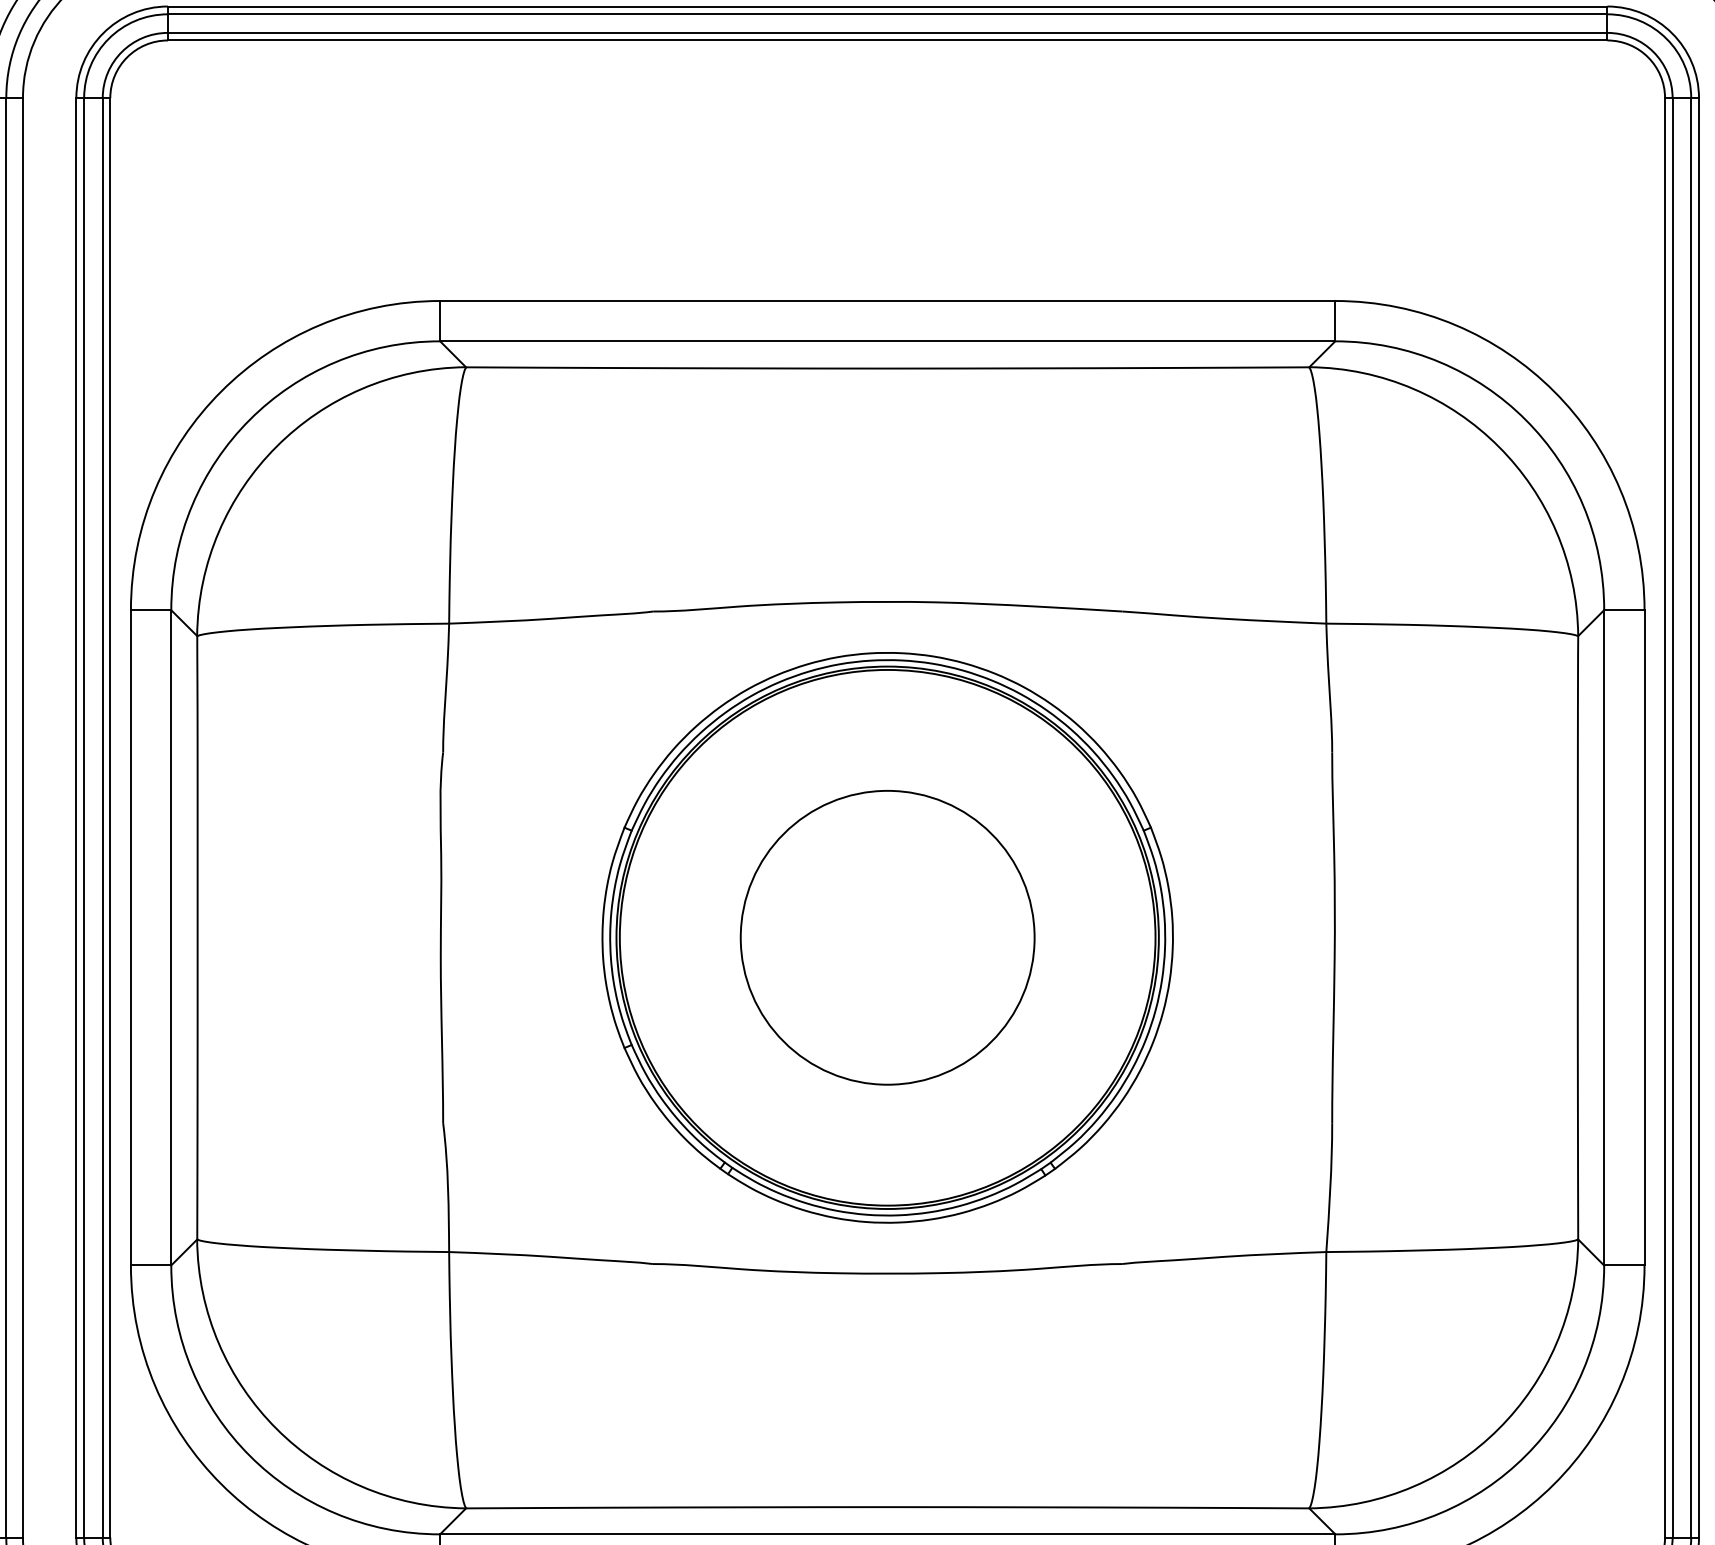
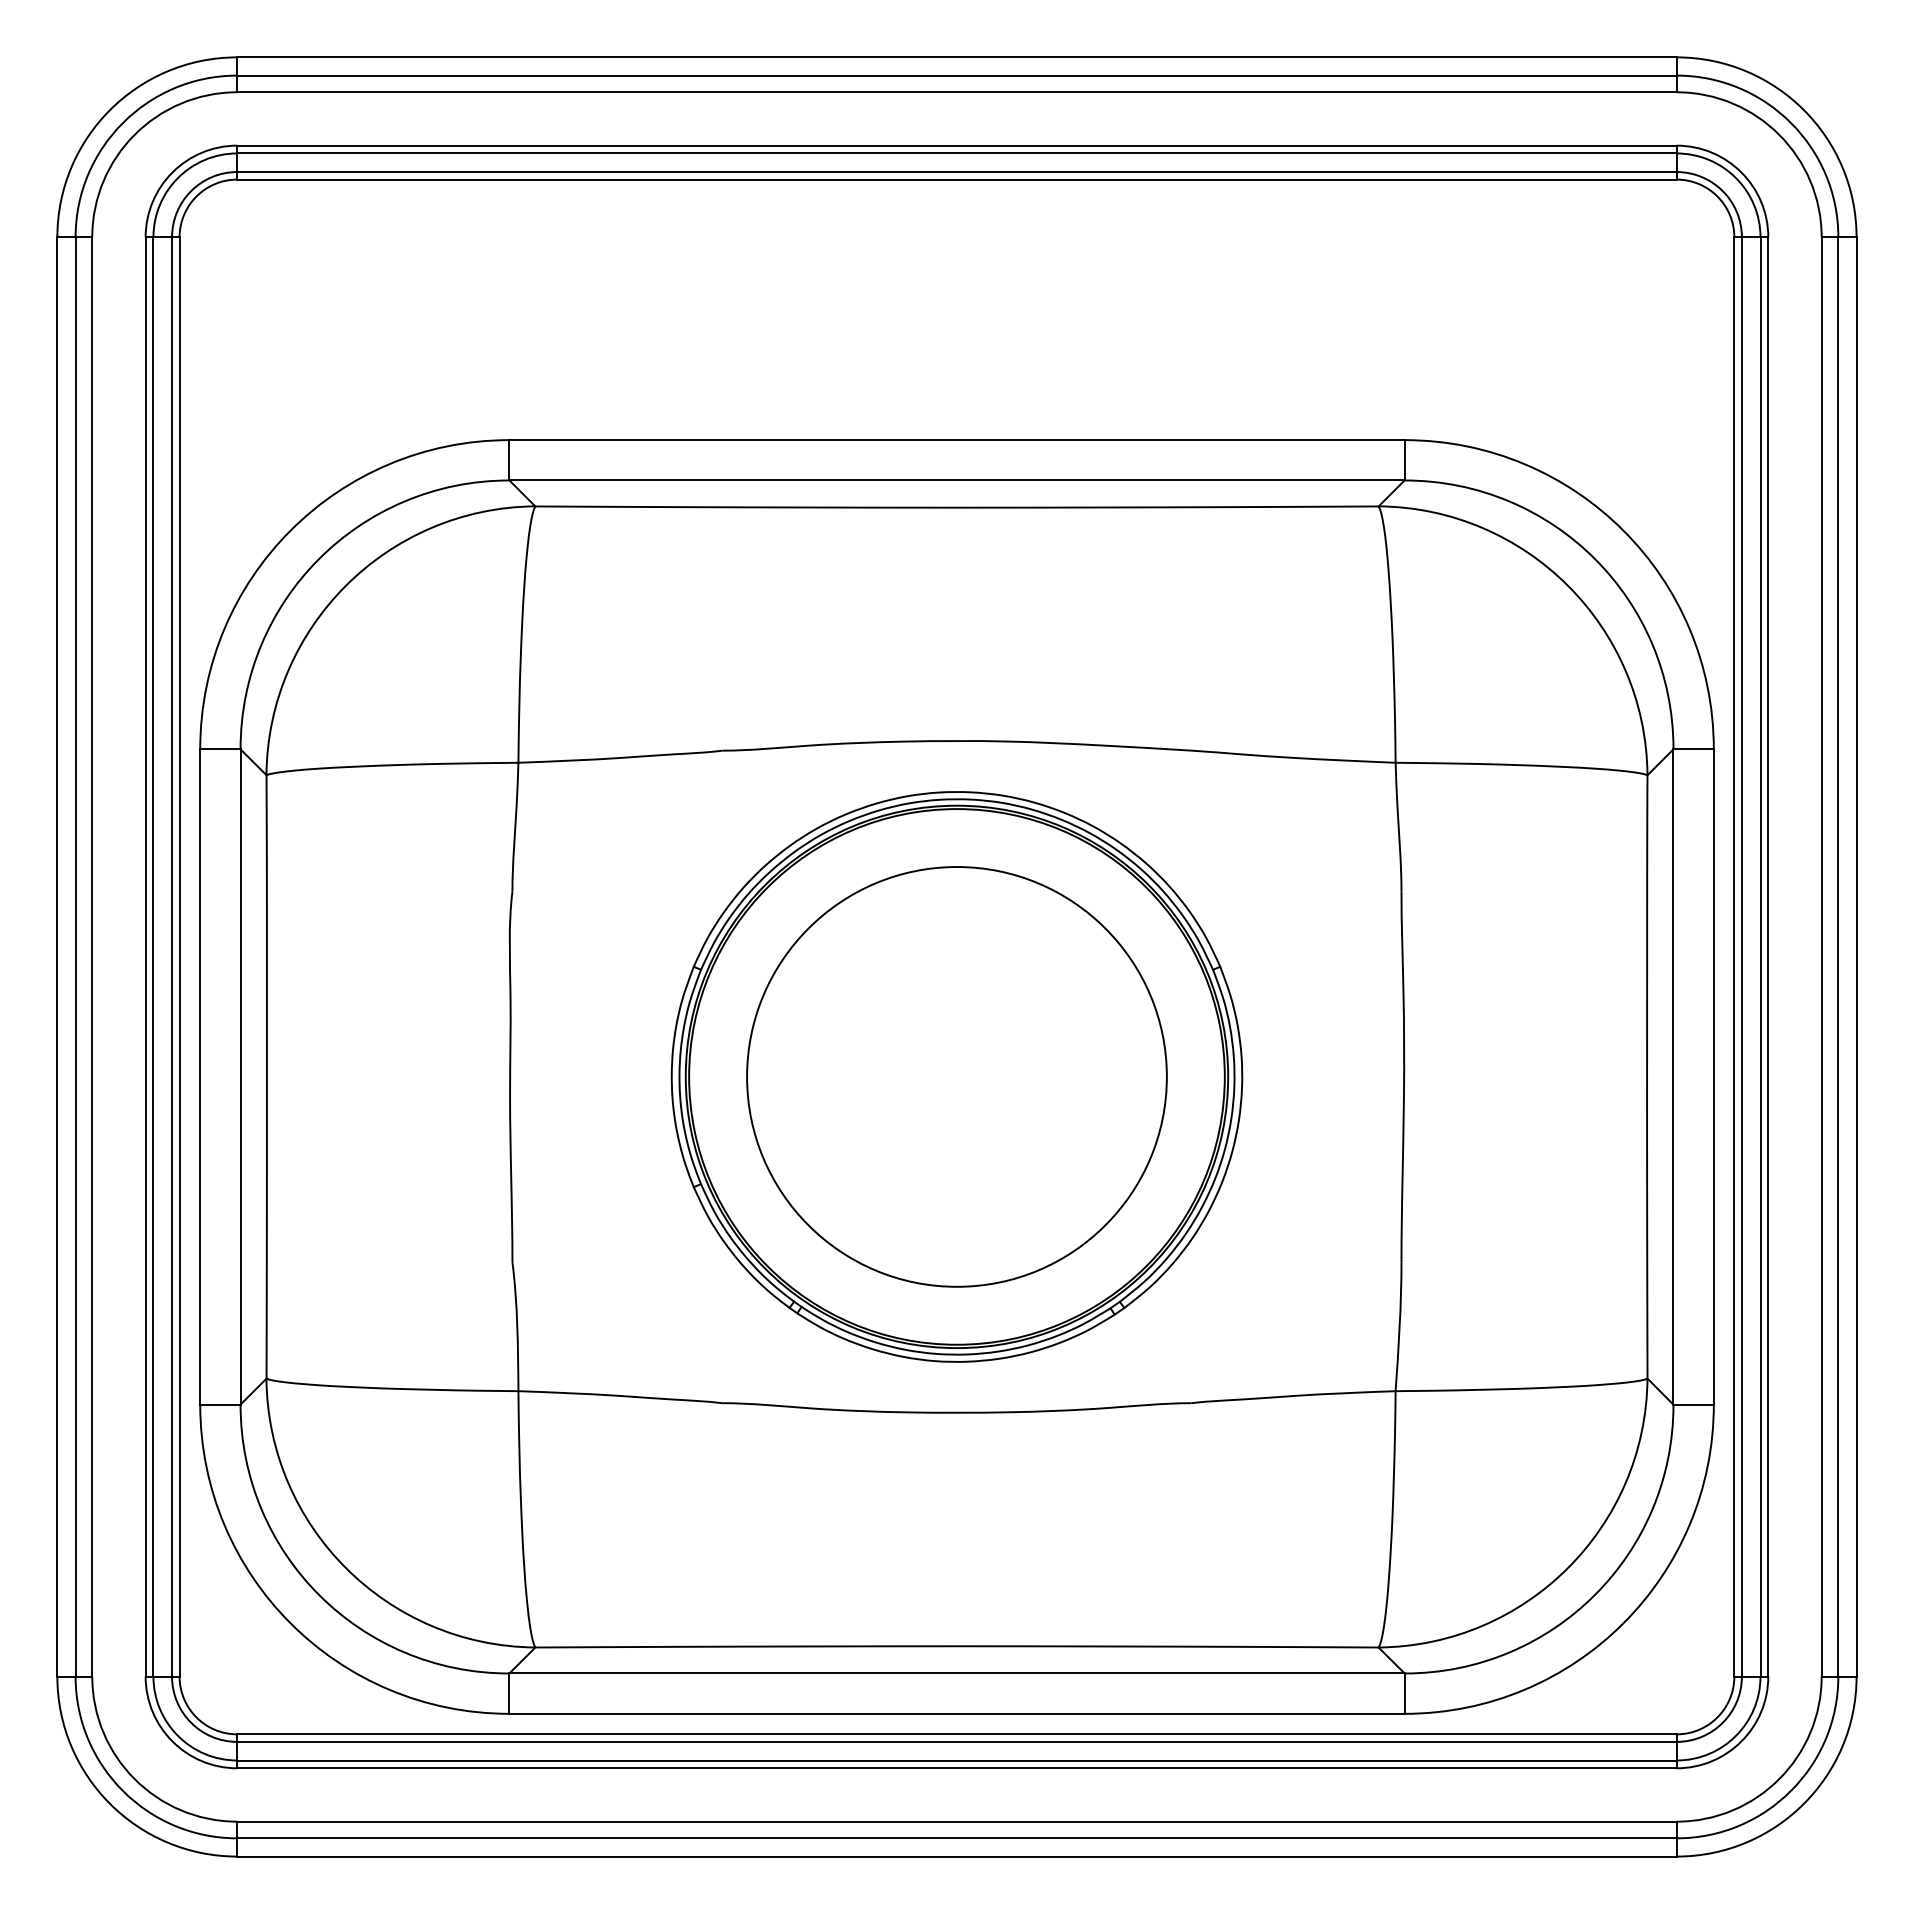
circle: (887, 937) -> (956, 1076), size x1.43

